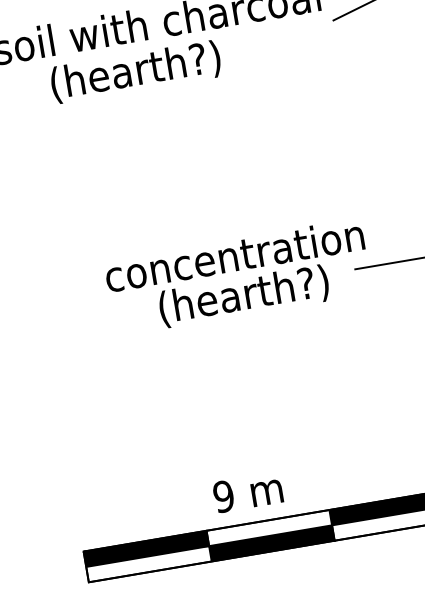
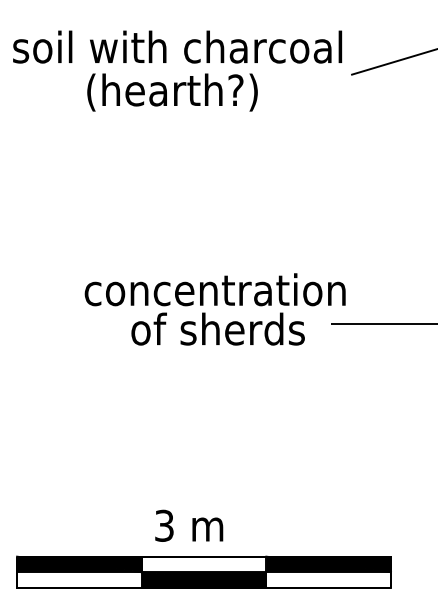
text: (135, 71) -> (172, 92), moved
text: (243, 296) -> (217, 331), (hearth?) -> of sherds
text: (222, 496) -> (163, 525), 9 -> 3

